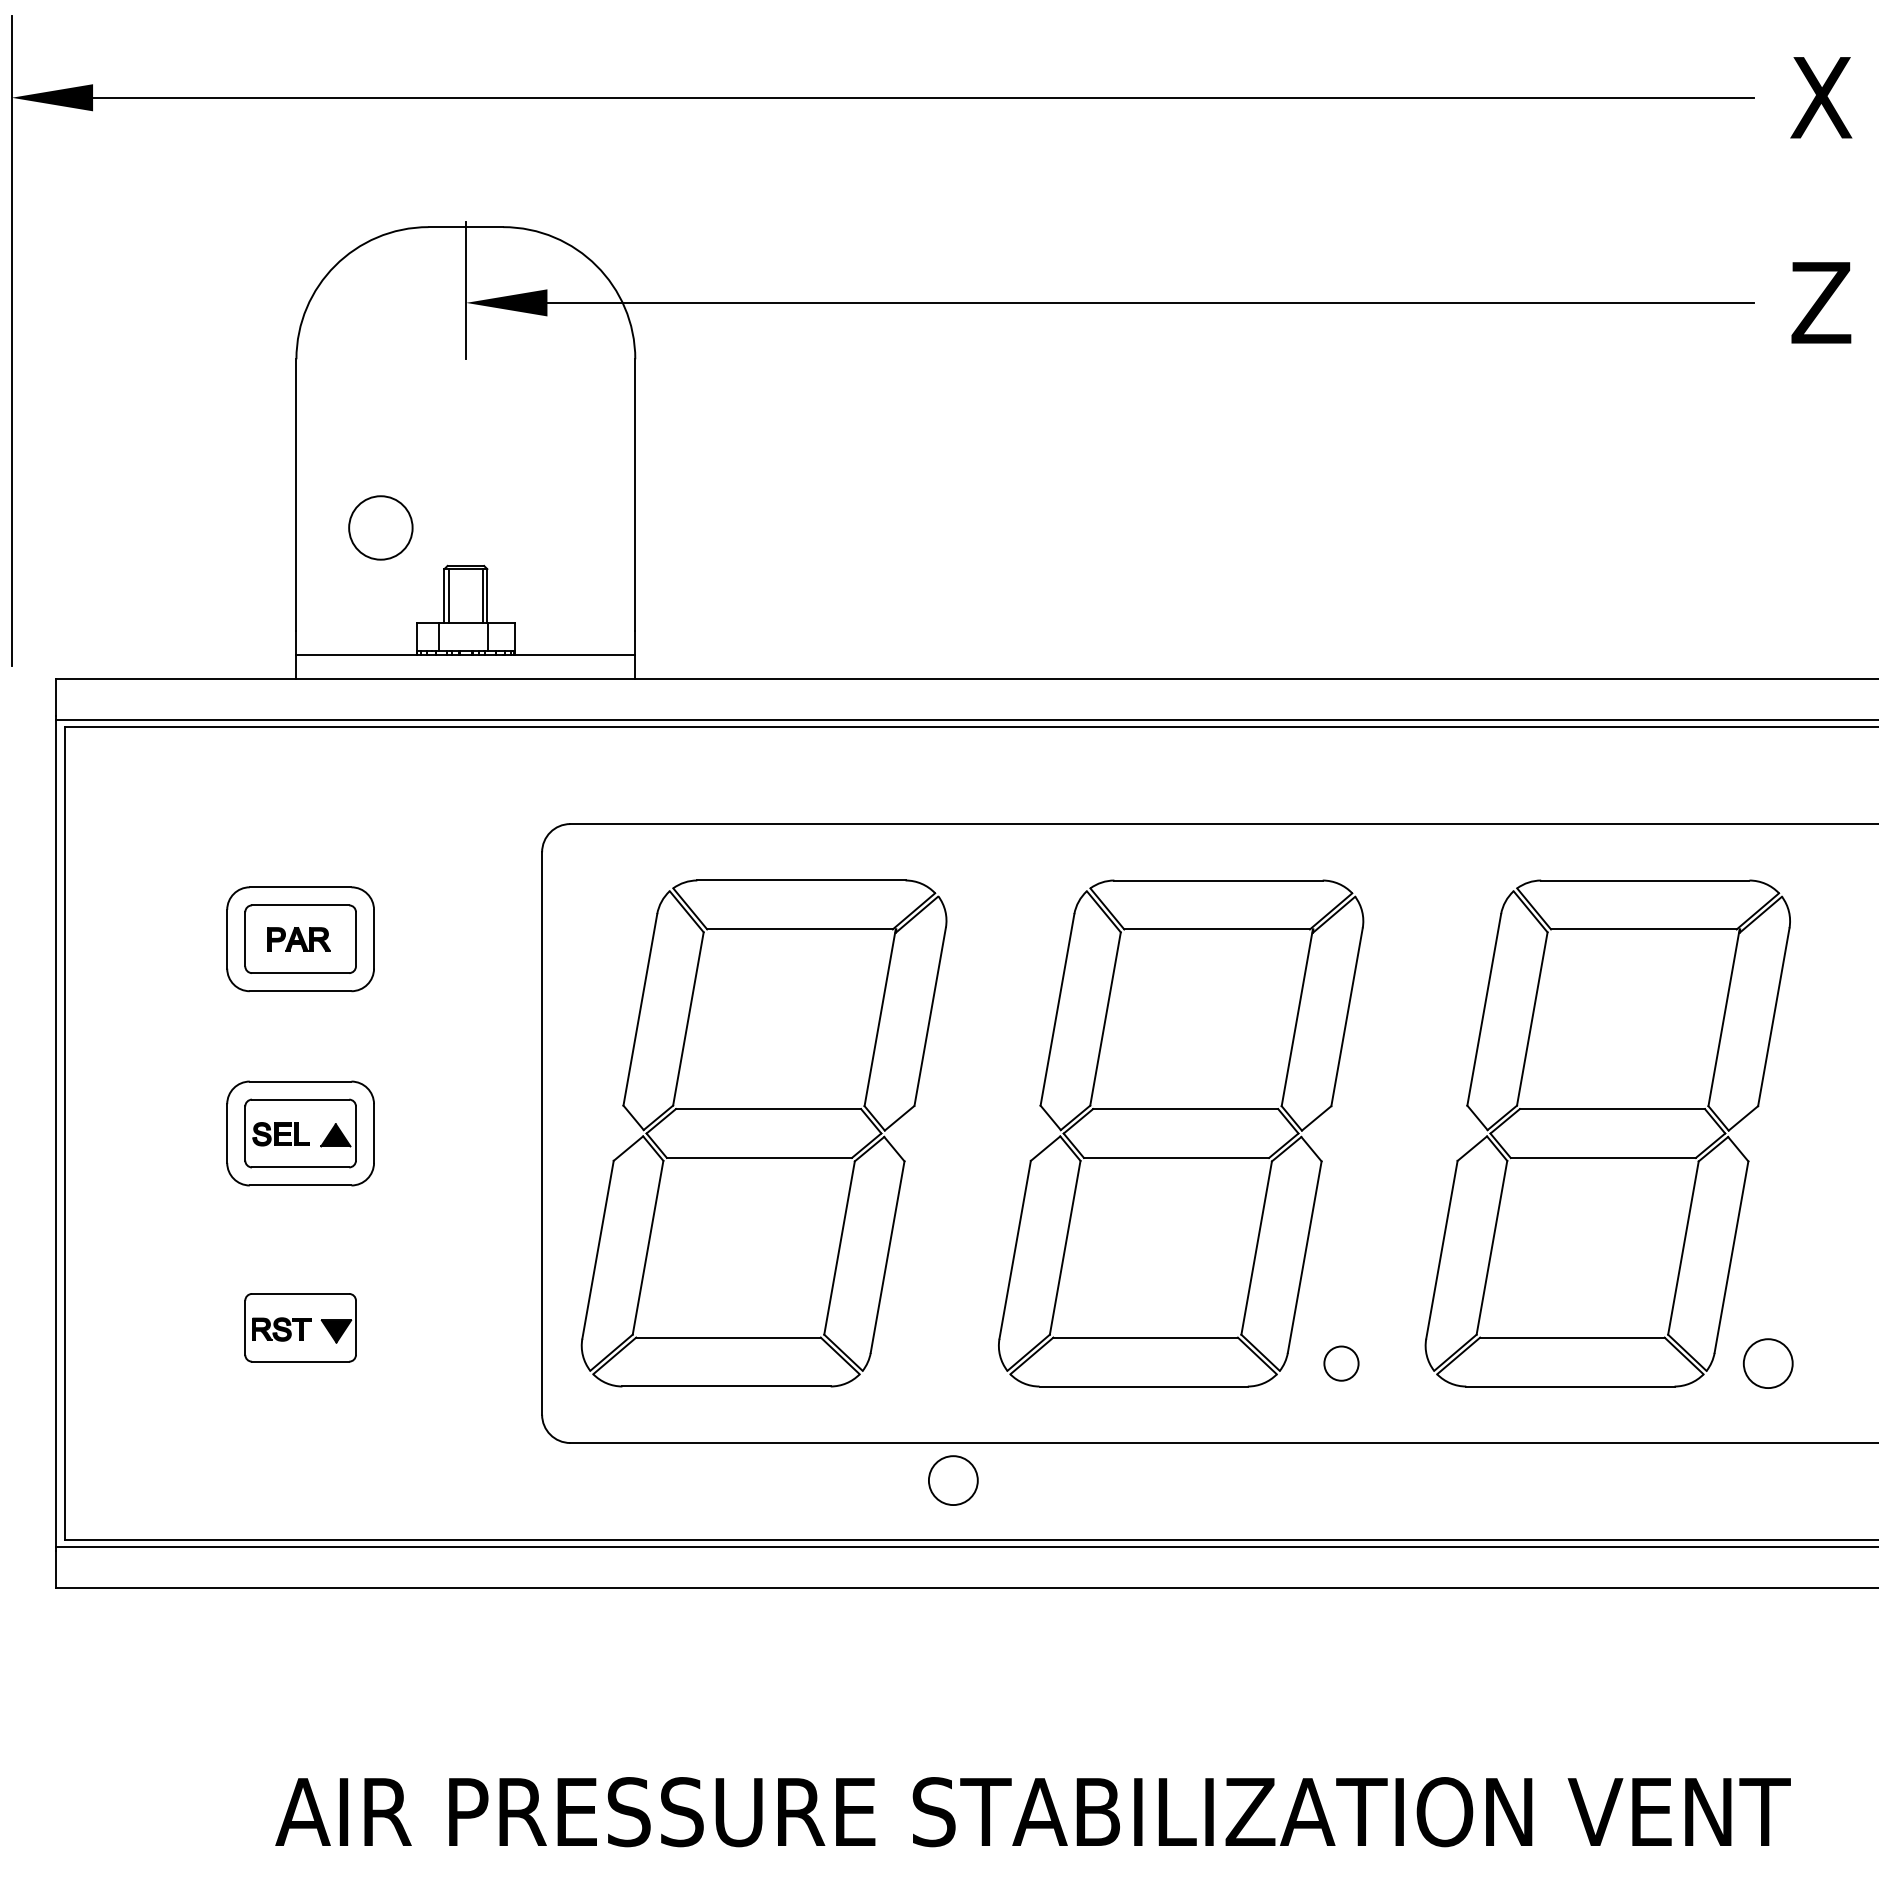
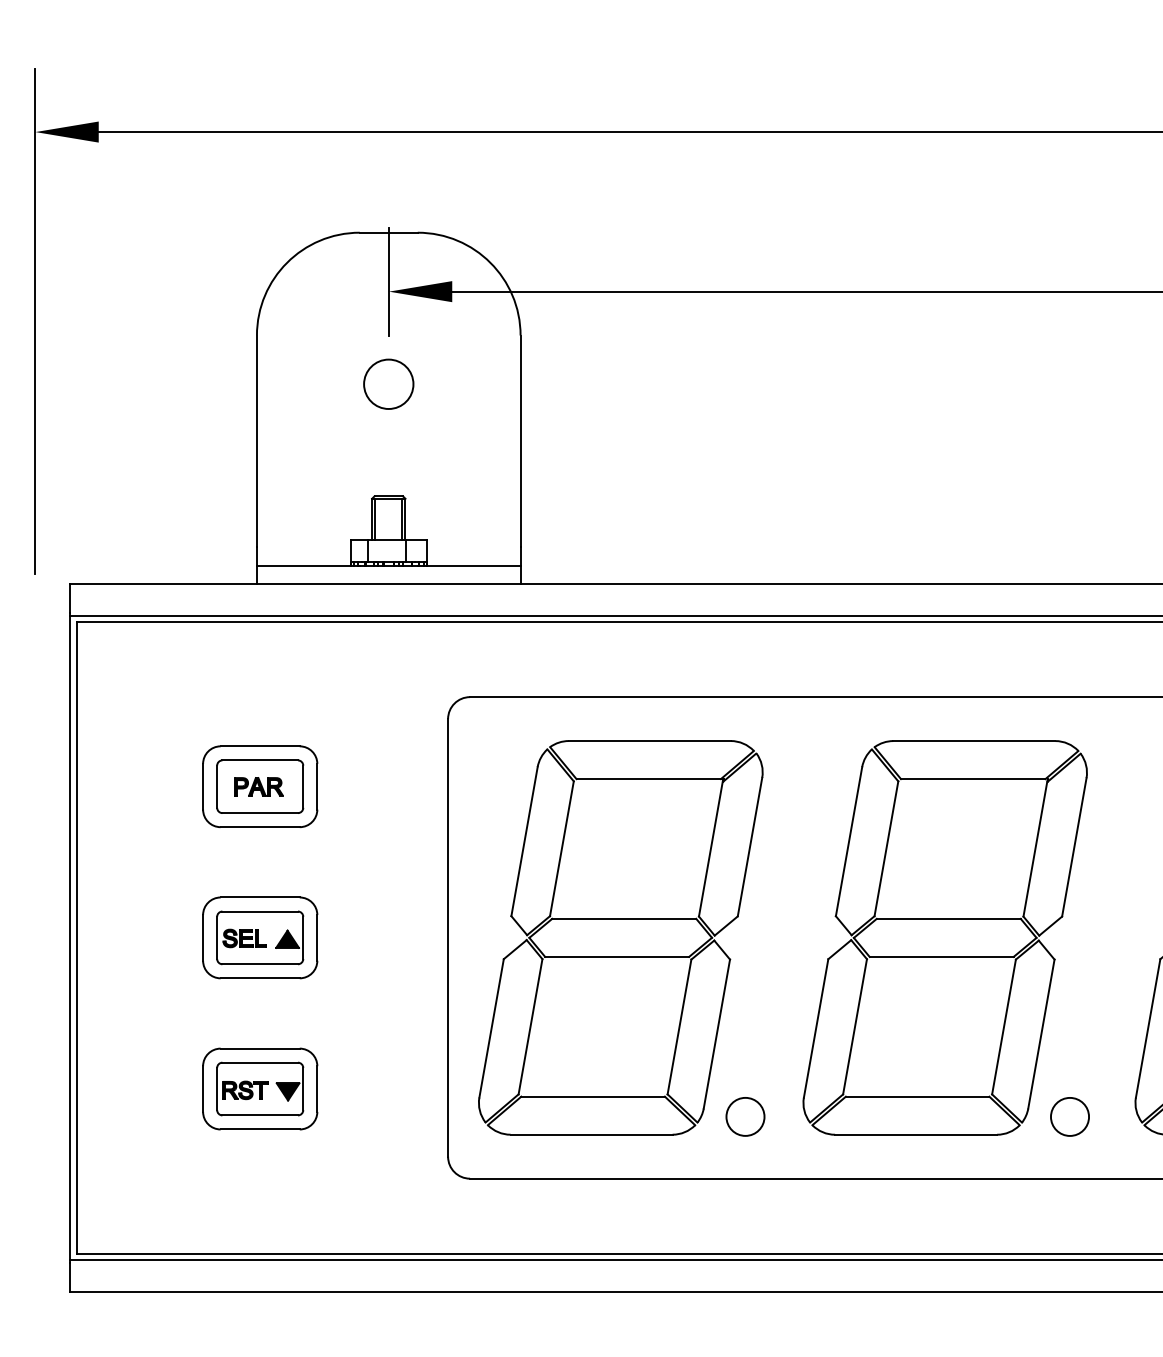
circle: (380, 527) -> (388, 383), moved
part: (300, 1327) -> (260, 1088), added
circle: (1341, 1363) -> (1070, 1116), size x1.43
circle: (953, 1480) -> (745, 1116), moved

